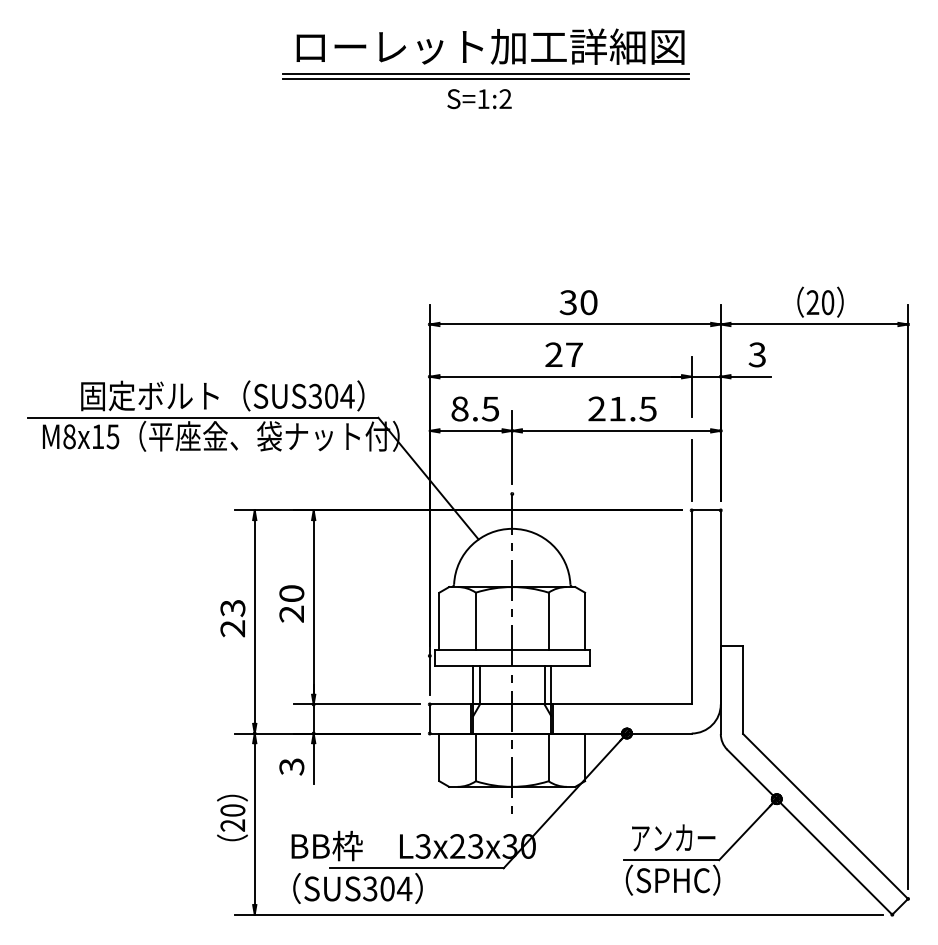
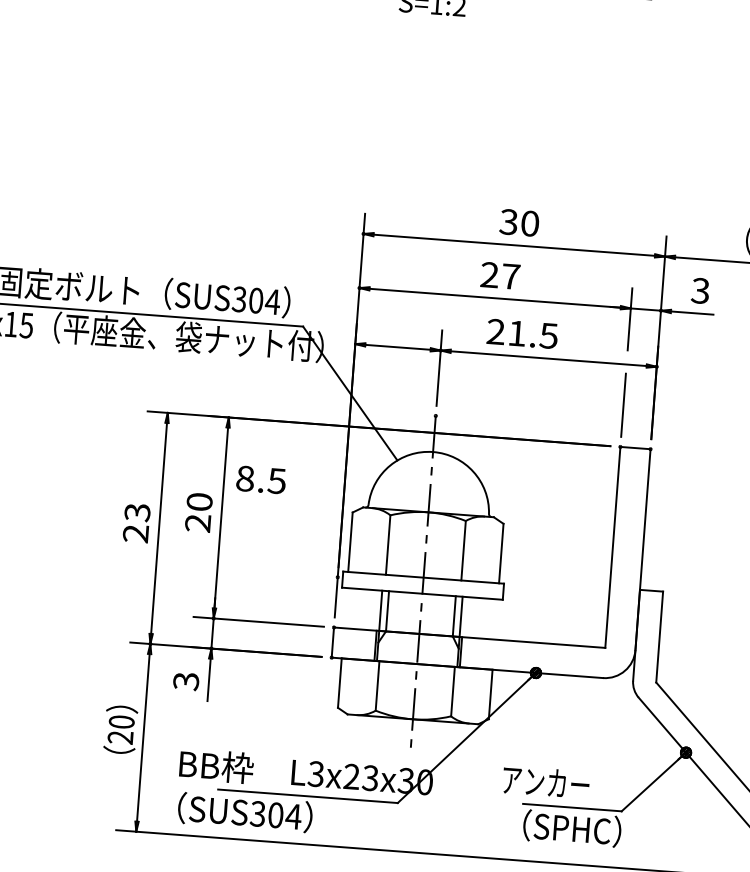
text: (474, 408) -> (260, 479), moved
text: (622, 408) -> (522, 333), moved
text: (673, 837) -> (546, 782), moved

